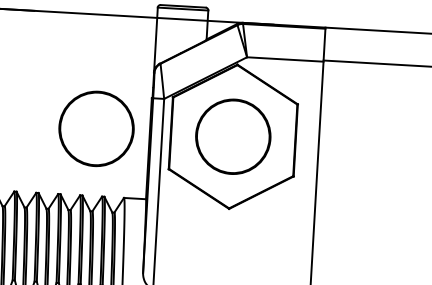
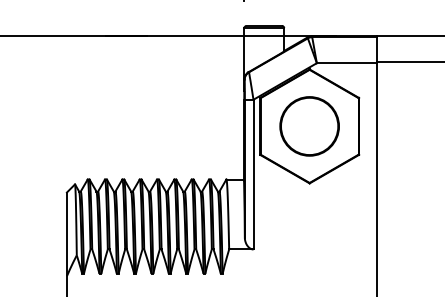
circle: (96, 128) -> (201, 126), removed

